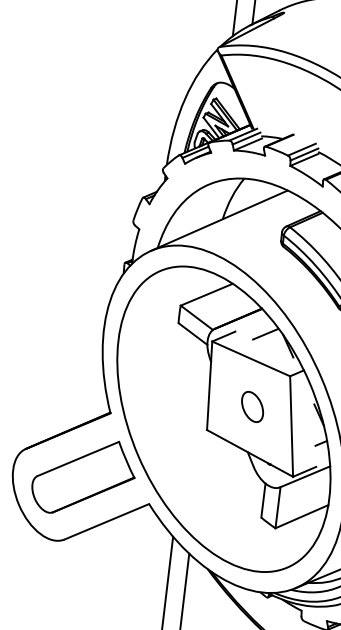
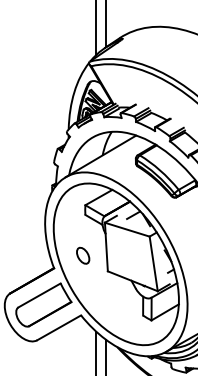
part: (253, 406) -> (83, 255), moved

